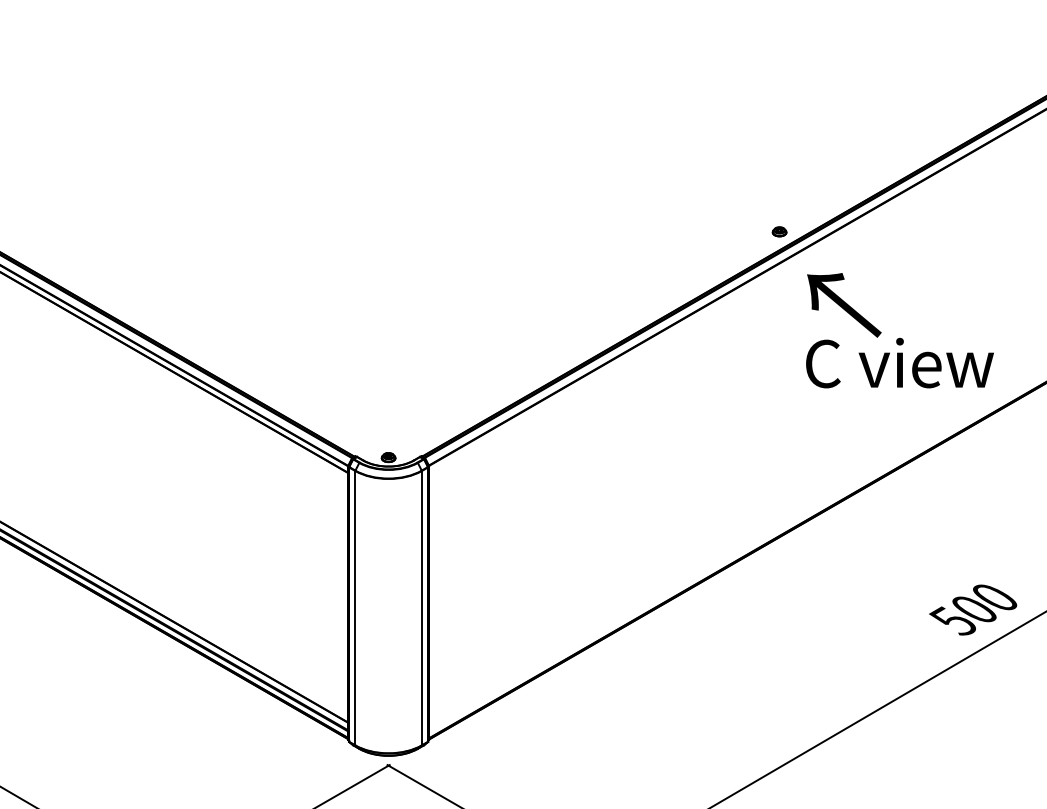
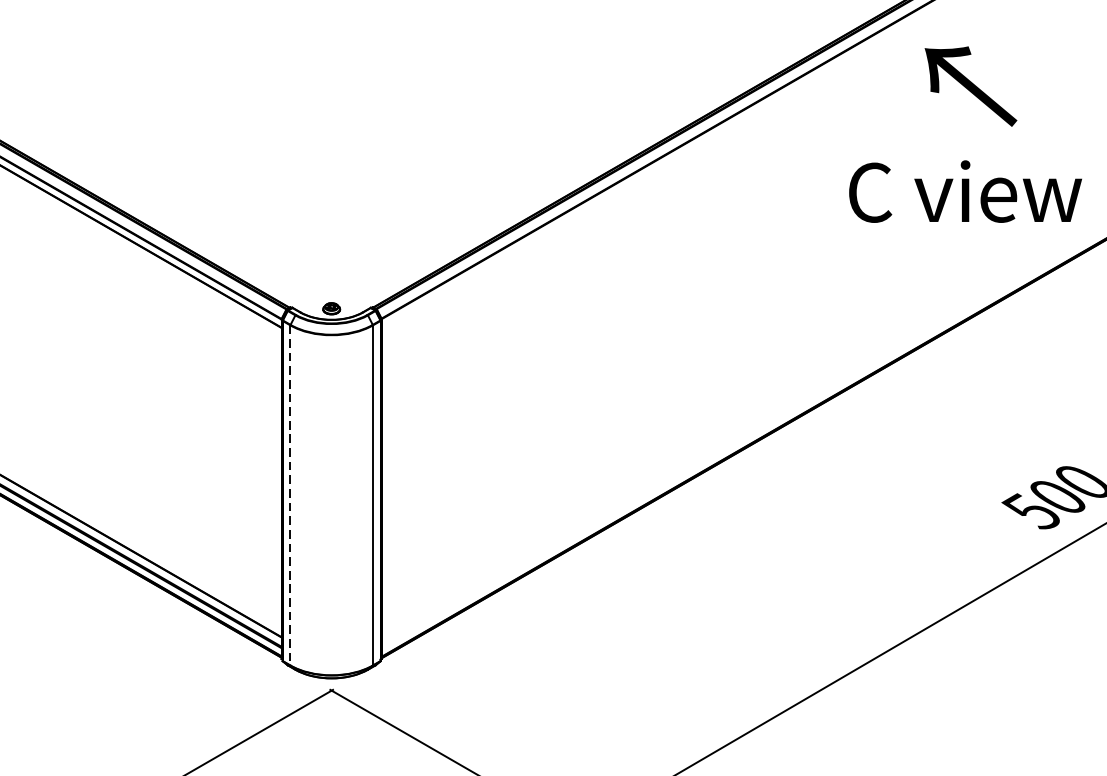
part: (779, 231) -> (816, 28), removed
text: (844, 305) -> (971, 86), moved
line: (355, 608) -> (290, 495), solid -> dashed

